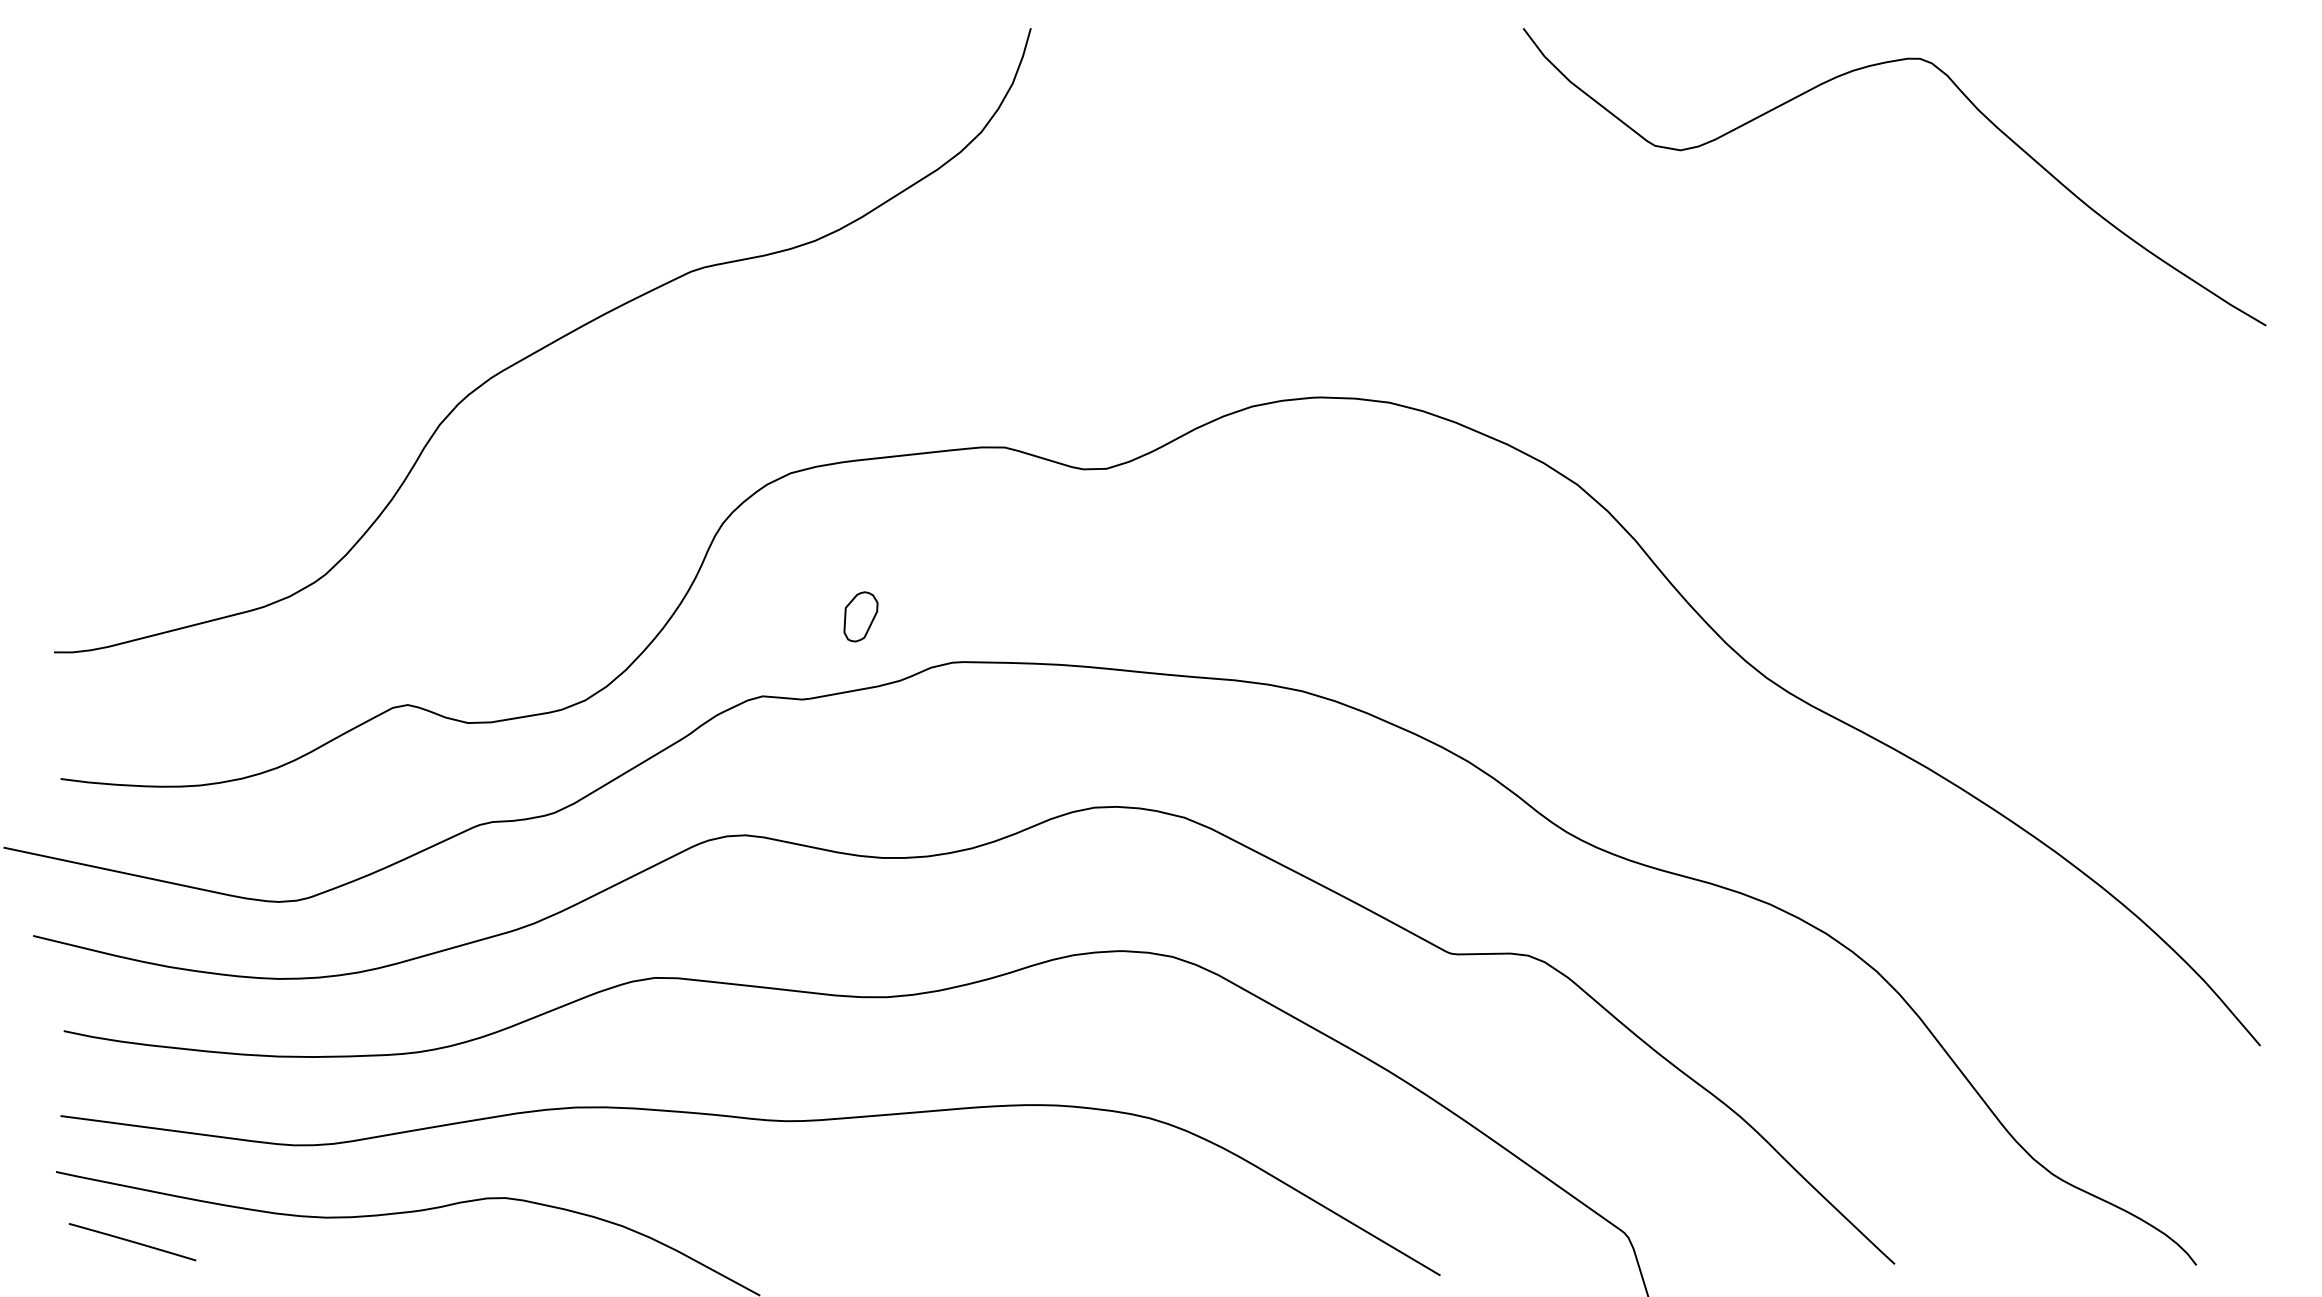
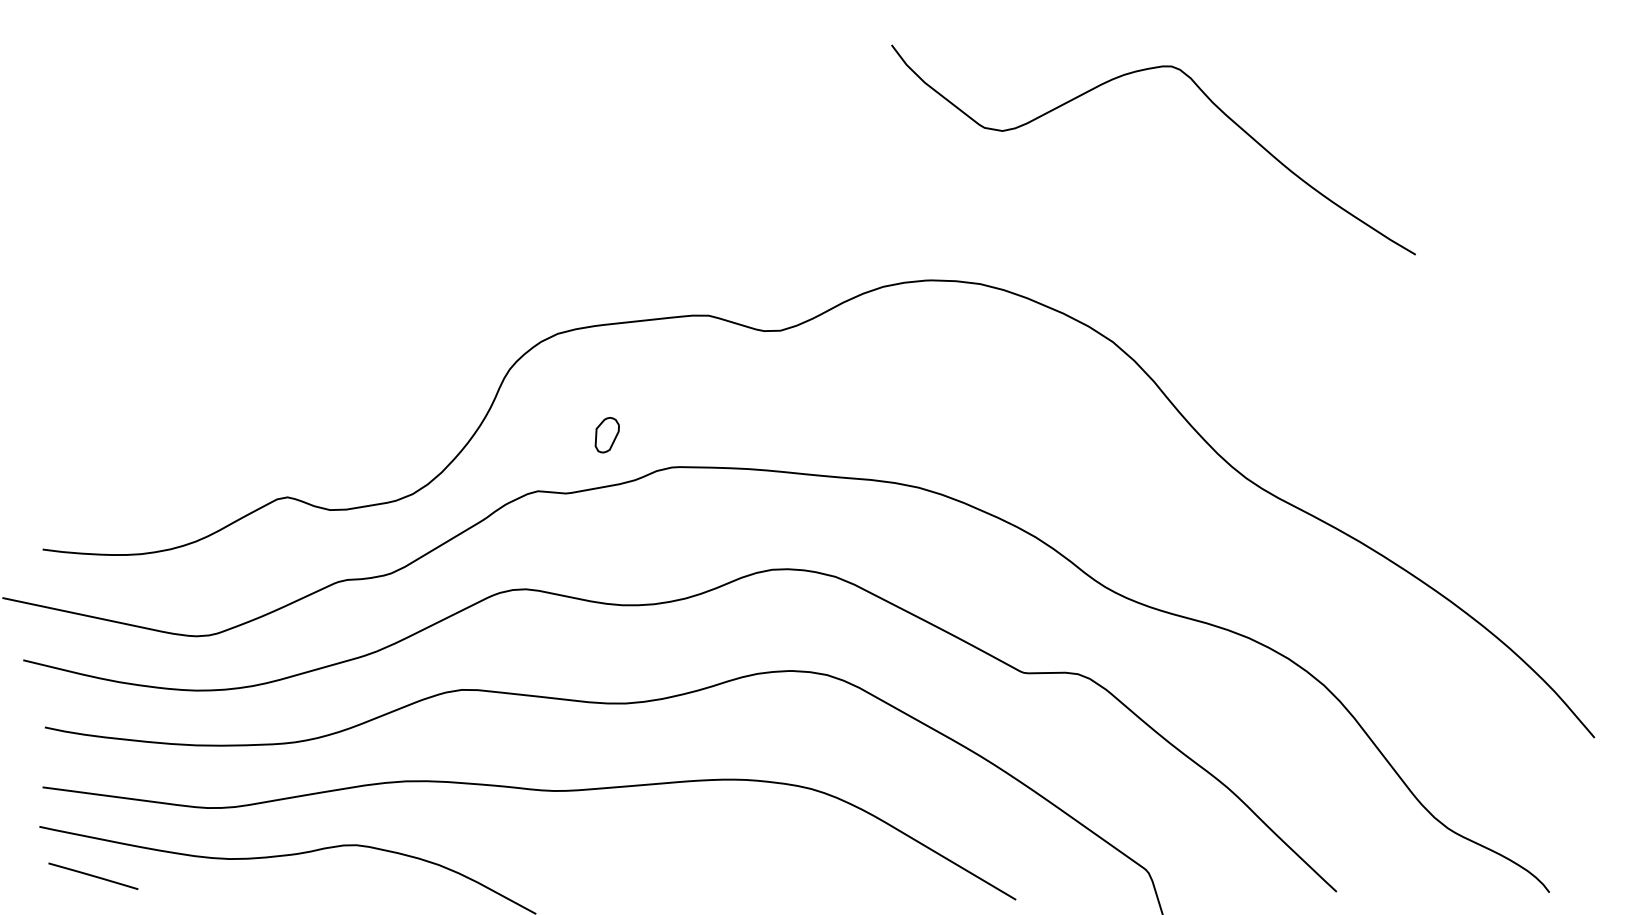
curve: (1968, 101) -> (1205, 96), moved
curve: (545, 345) -> (384, 243), removed

